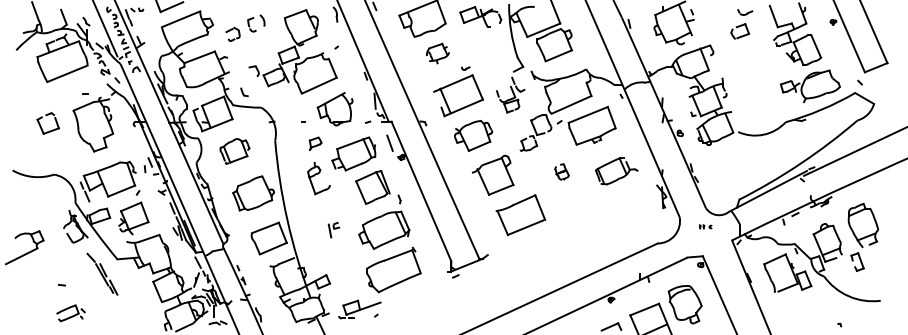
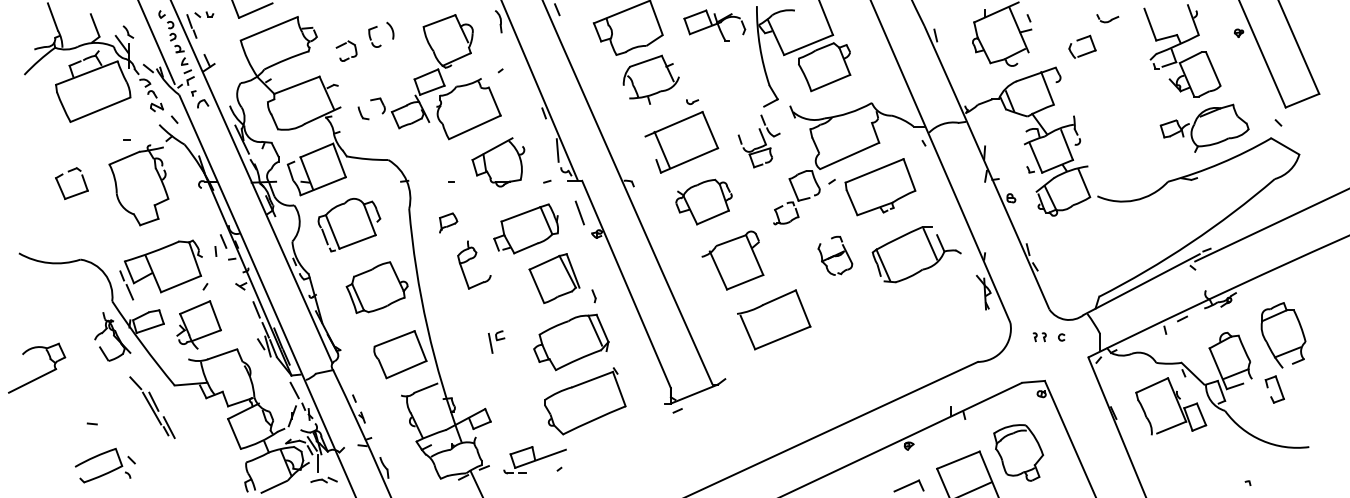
part: (740, 31) -> (1082, 46), moved
part: (437, 53) -> (650, 79), size x1.67
part: (244, 92) -> (363, 113), moved
part: (315, 143) -> (448, 222), moved
part: (234, 151) -> (348, 225), size x1.43
part: (561, 171) -> (834, 254), size x1.67
part: (616, 171) -> (916, 254), size x1.43
part: (705, 226) -> (1048, 336), size x1.67
part: (70, 313) -> (105, 465), size x1.43

